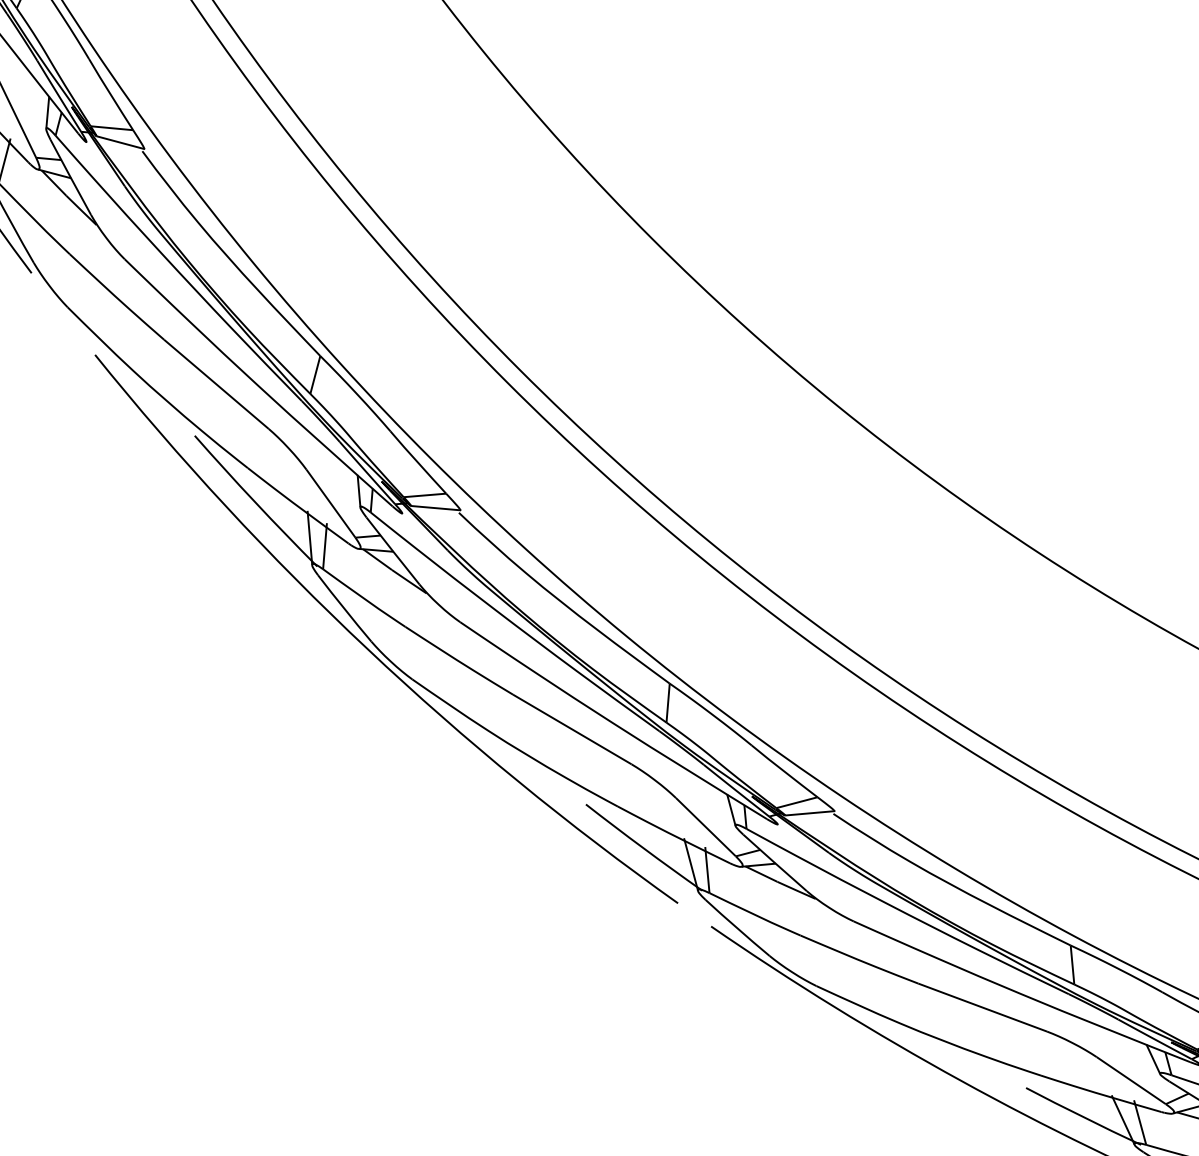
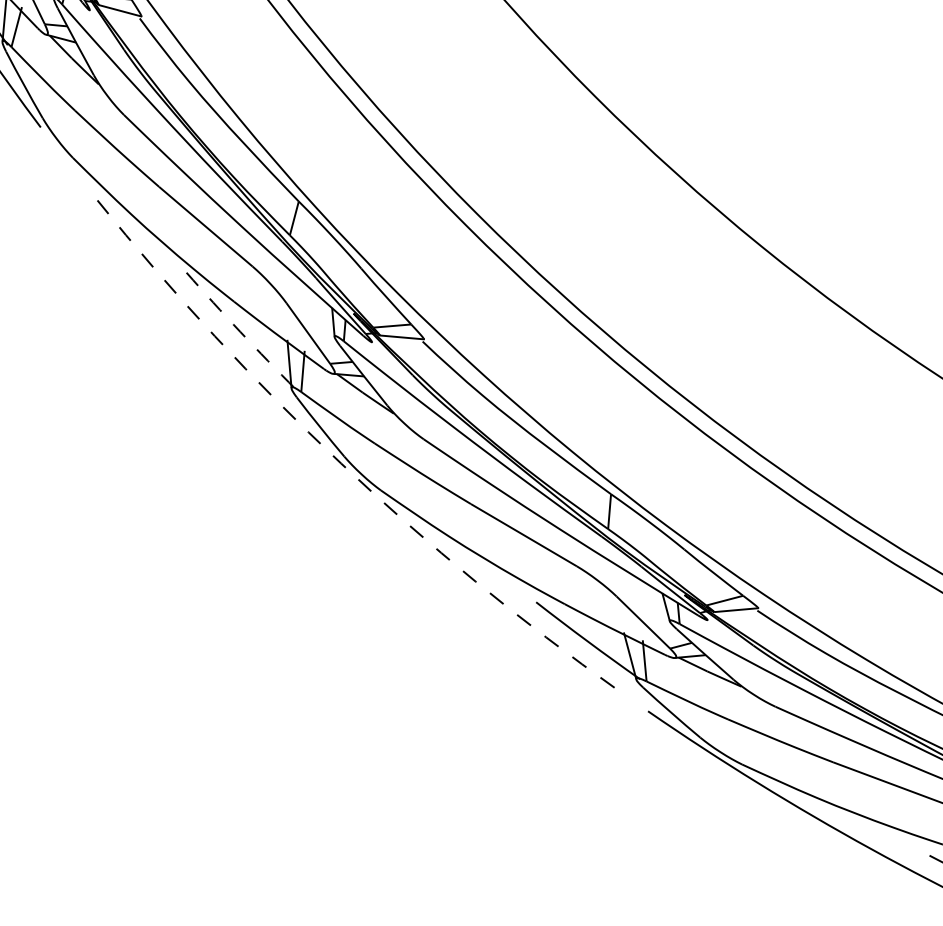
arc: (255, 502) -> (240, 332), solid -> dashed
arc: (367, 649) -> (340, 463), solid -> dashed

